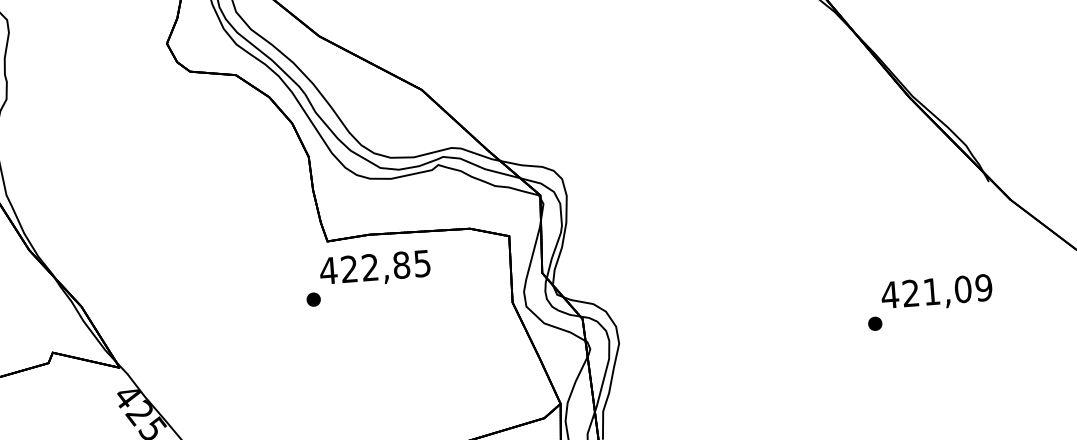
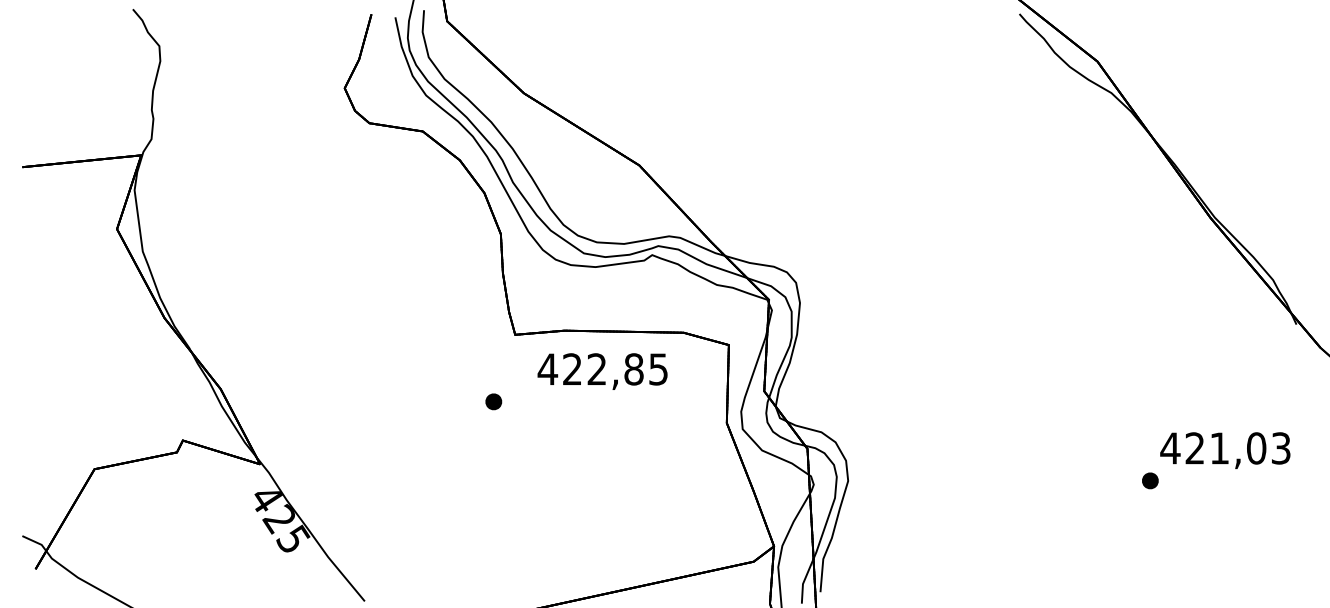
text: (375, 269) -> (602, 371), moved
text: (983, 287) -> (1280, 448), 421,09 -> 421,03

